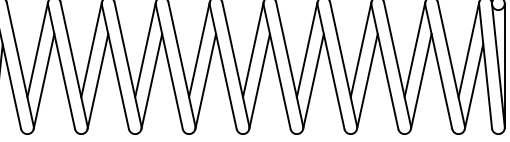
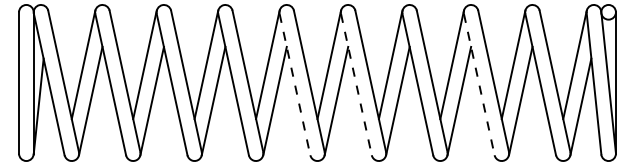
line: (223, 67) -> (295, 85), solid -> dashed
line: (277, 67) -> (356, 85), solid -> dashed
line: (385, 67) -> (479, 85), solid -> dashed

